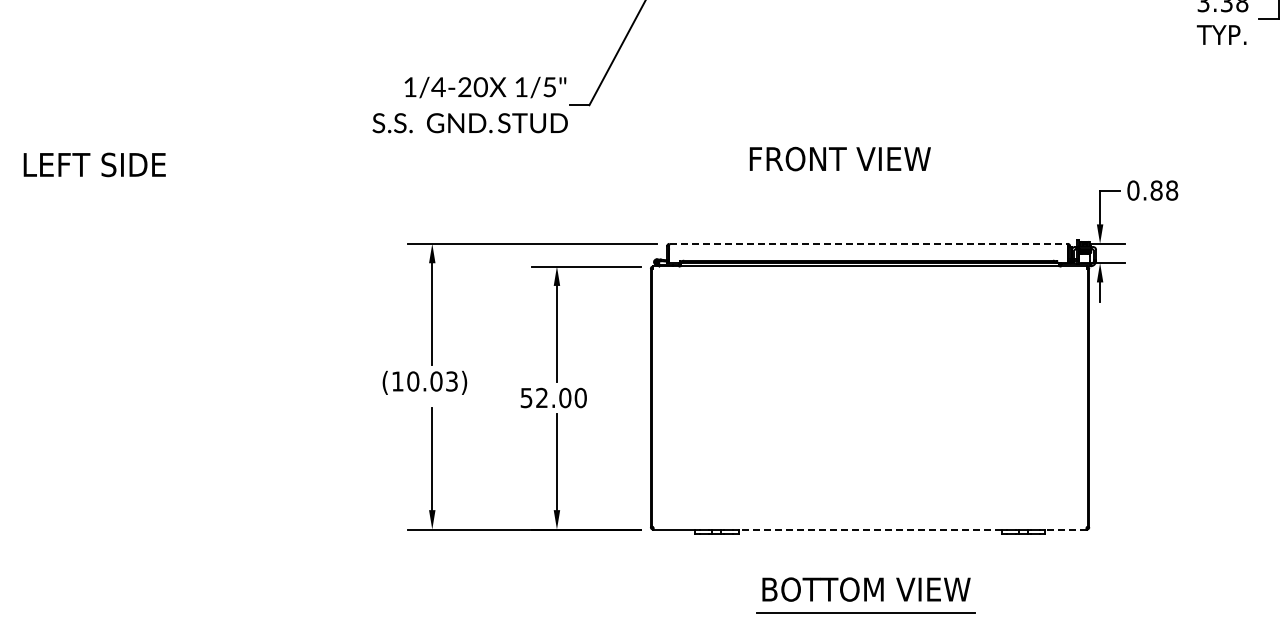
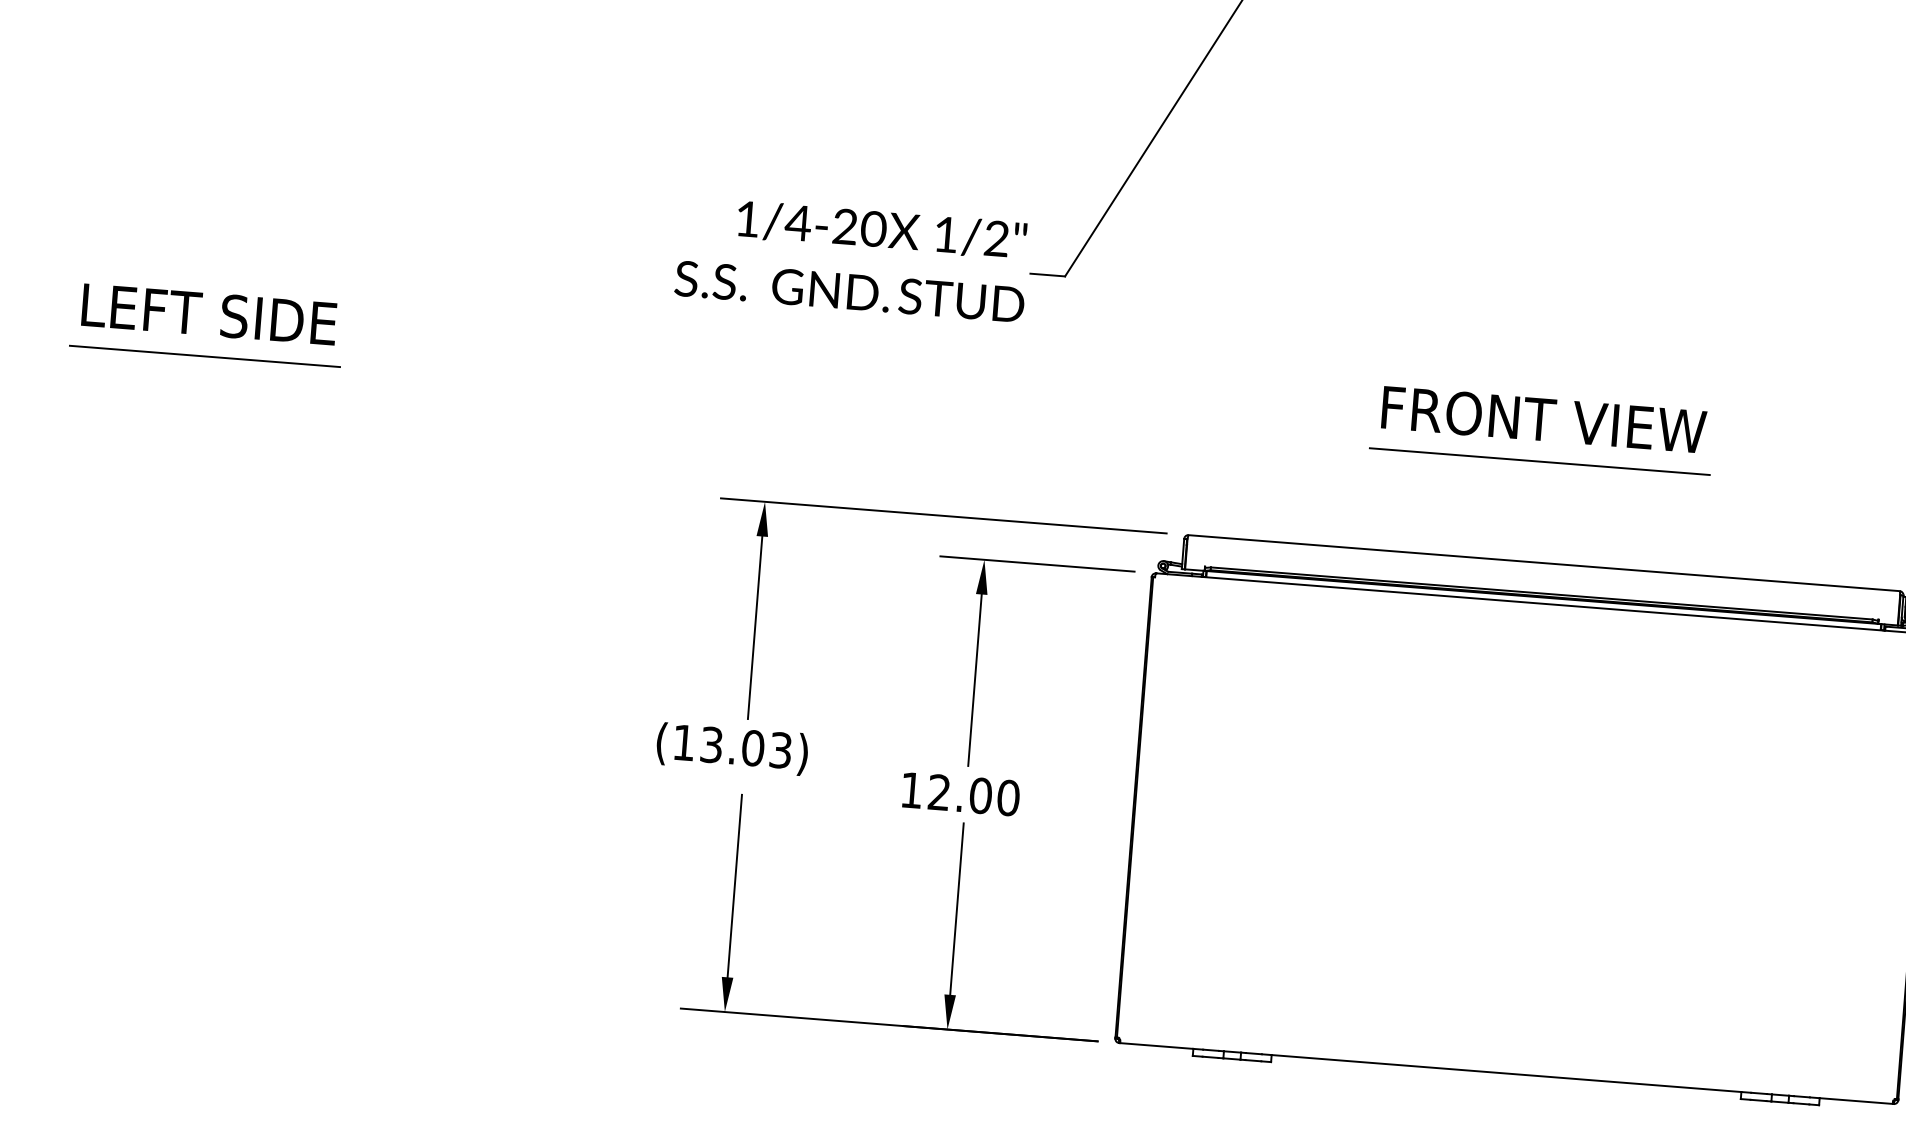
text: (549, 87) -> (996, 239), 1/5" -> 1/2"
text: (839, 158) -> (1542, 418), moved
text: (94, 164) -> (208, 313), moved
line: (113, 187) -> (203, 356), added
line: (861, 187) -> (1539, 461), added
line: (869, 243) -> (1545, 562), dashed -> solid
text: (413, 381) -> (712, 744), 10.03 -> 13.03
text: (526, 398) -> (911, 791), 52.00 -> 12.00
line: (870, 529) -> (1507, 1073), dashed -> solid
line: (1066, 529) -> (1857, 1101), dashed -> solid

